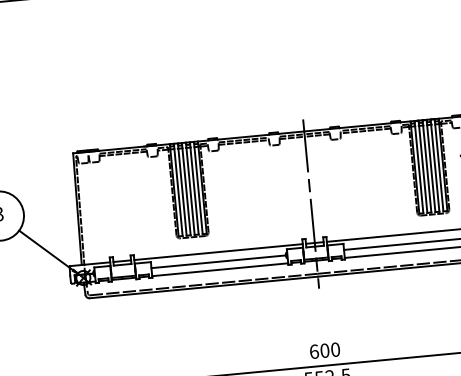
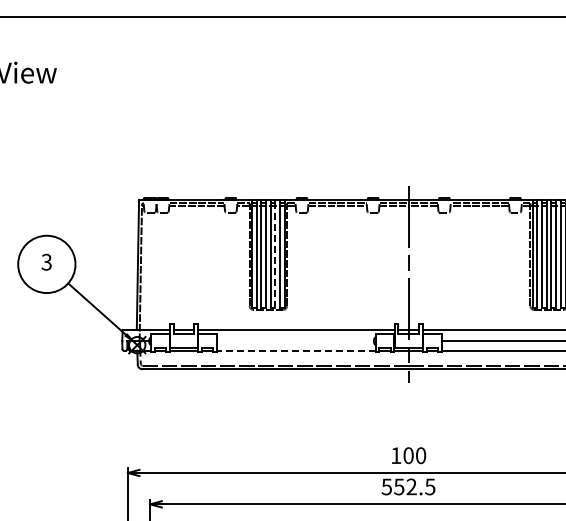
line: (194, 188) -> (275, 253), solid -> dashed
line: (218, 262) -> (295, 341), removed
line: (219, 269) -> (295, 350), solid -> dashed
text: (314, 351) -> (396, 455), 600 -> 100

